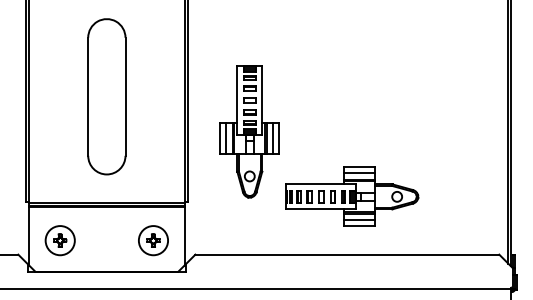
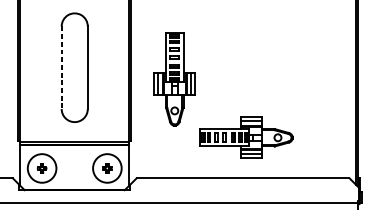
line: (88, 97) -> (61, 68), solid -> dashed
part: (249, 131) -> (174, 79), moved
circle: (59, 240) -> (41, 168), size x1.4
circle: (153, 240) -> (107, 168), size x1.4

